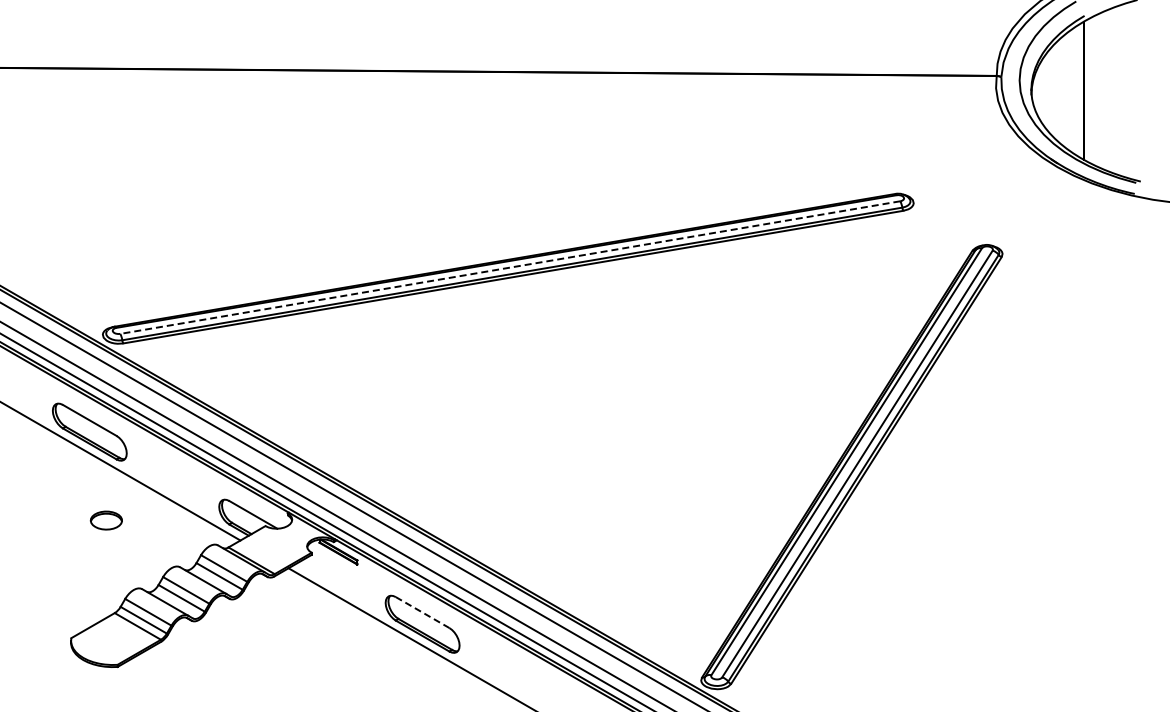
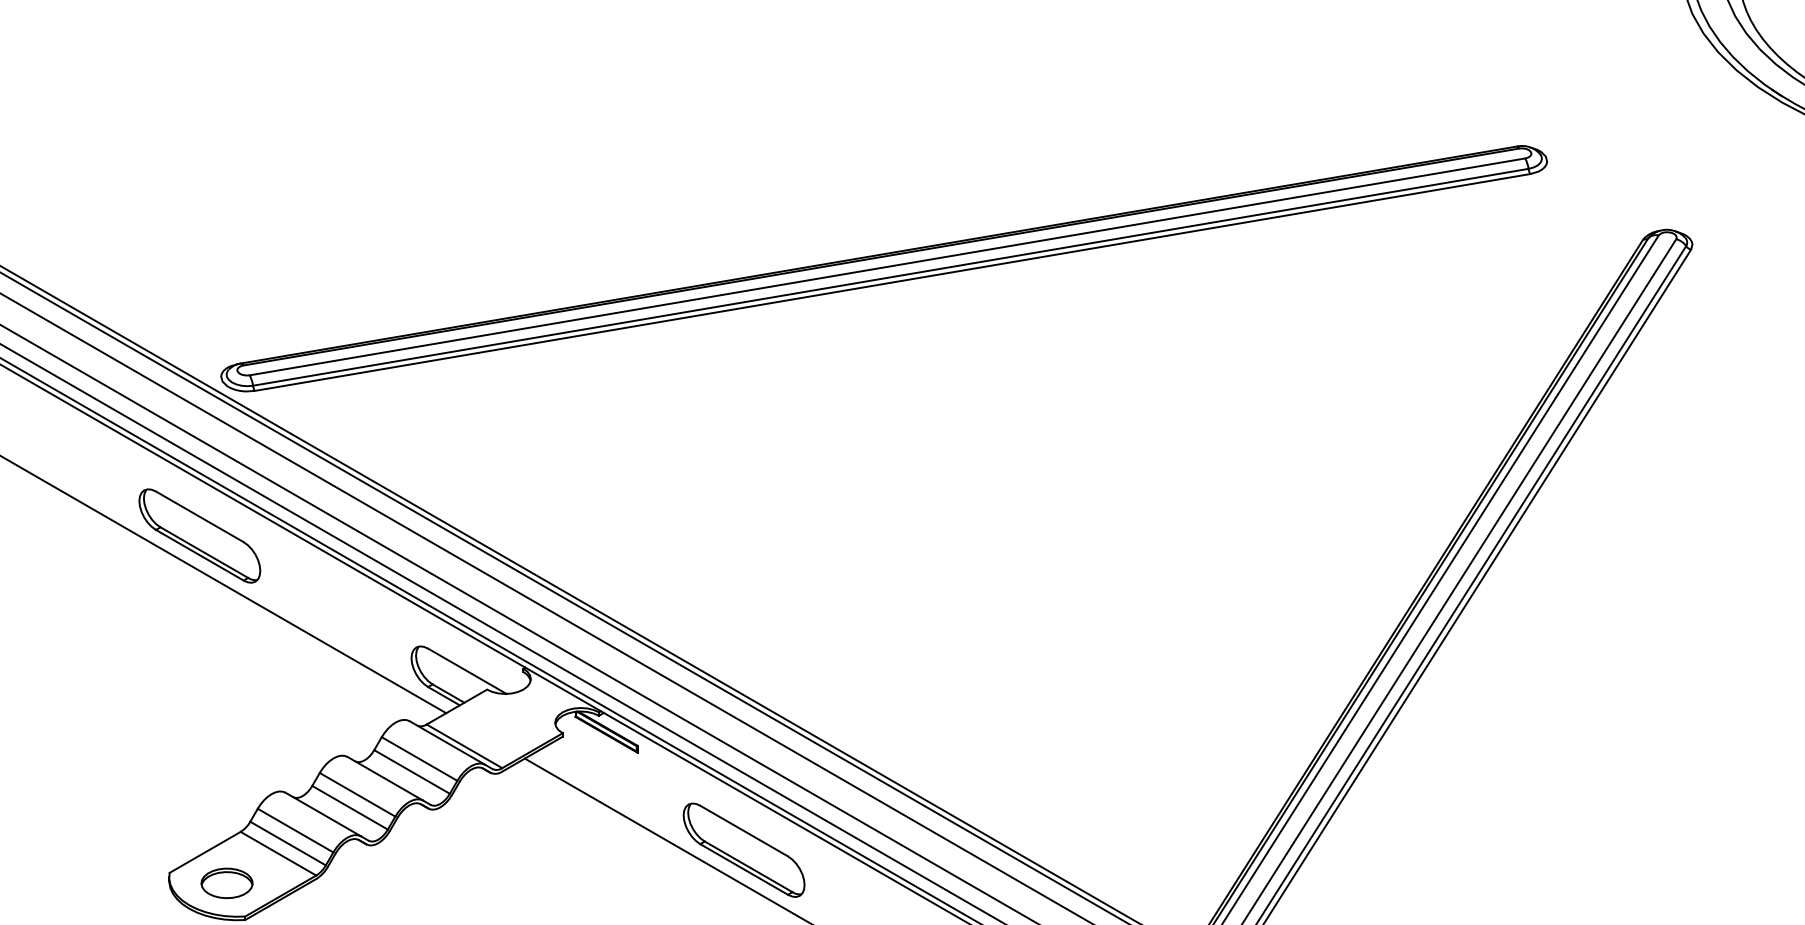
line: (510, 267) -> (887, 266), dashed -> solid
part: (105, 520) -> (225, 883), moved
line: (422, 612) -> (743, 830), dashed -> solid

